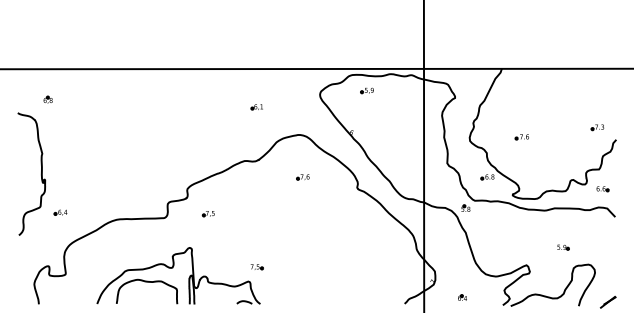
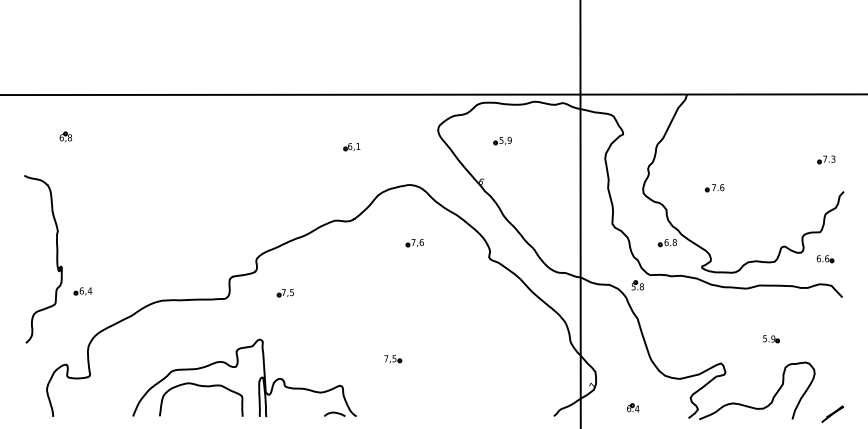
part: (366, 90) -> (501, 140), moved
part: (597, 127) -> (826, 159), moved
curve: (40, 174) -> (55, 259), moved
part: (256, 267) -> (392, 359), moved

